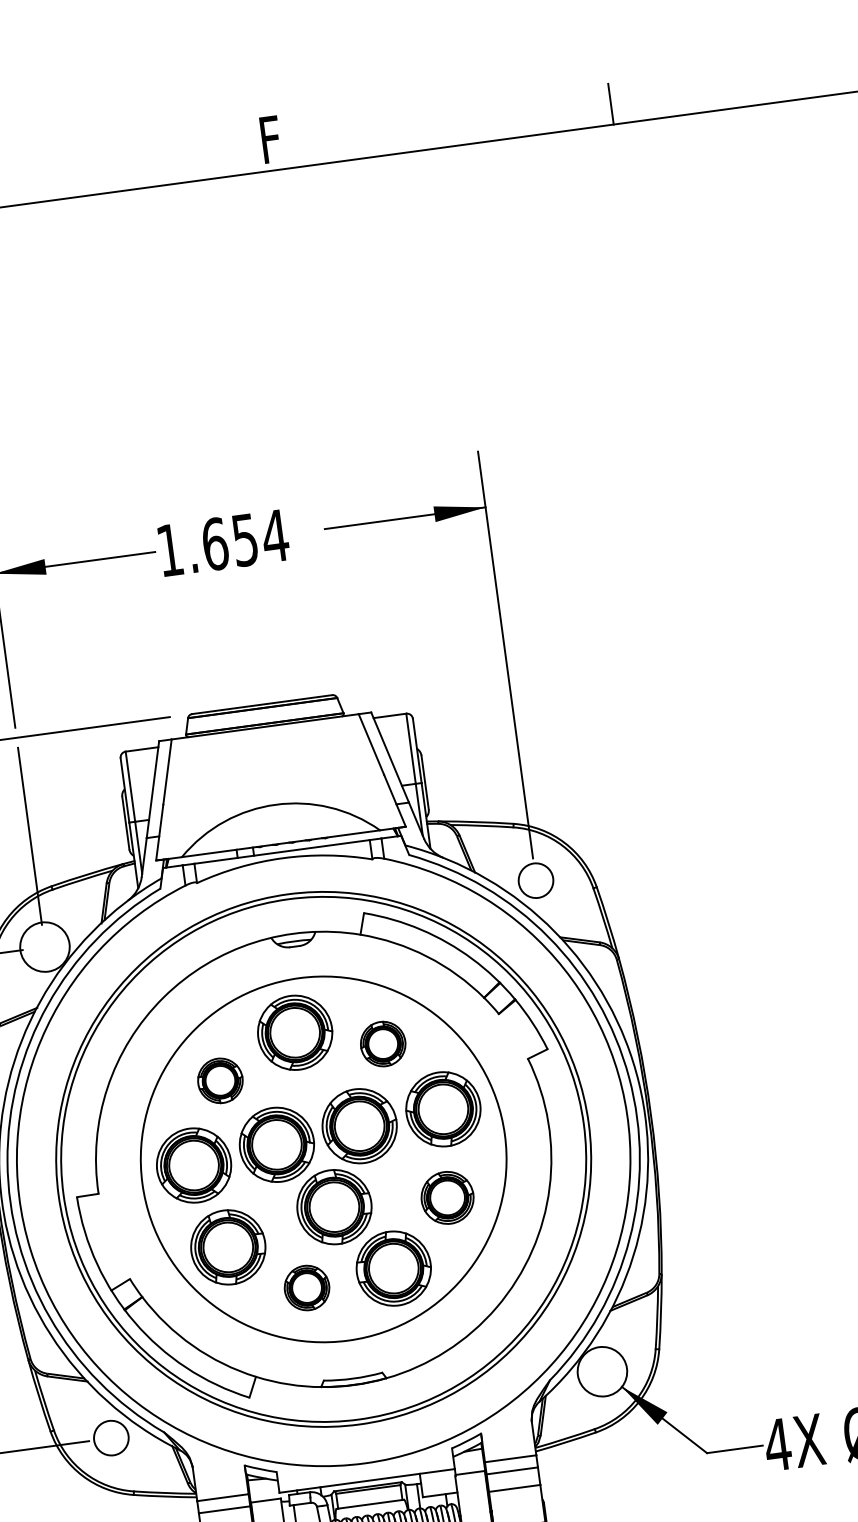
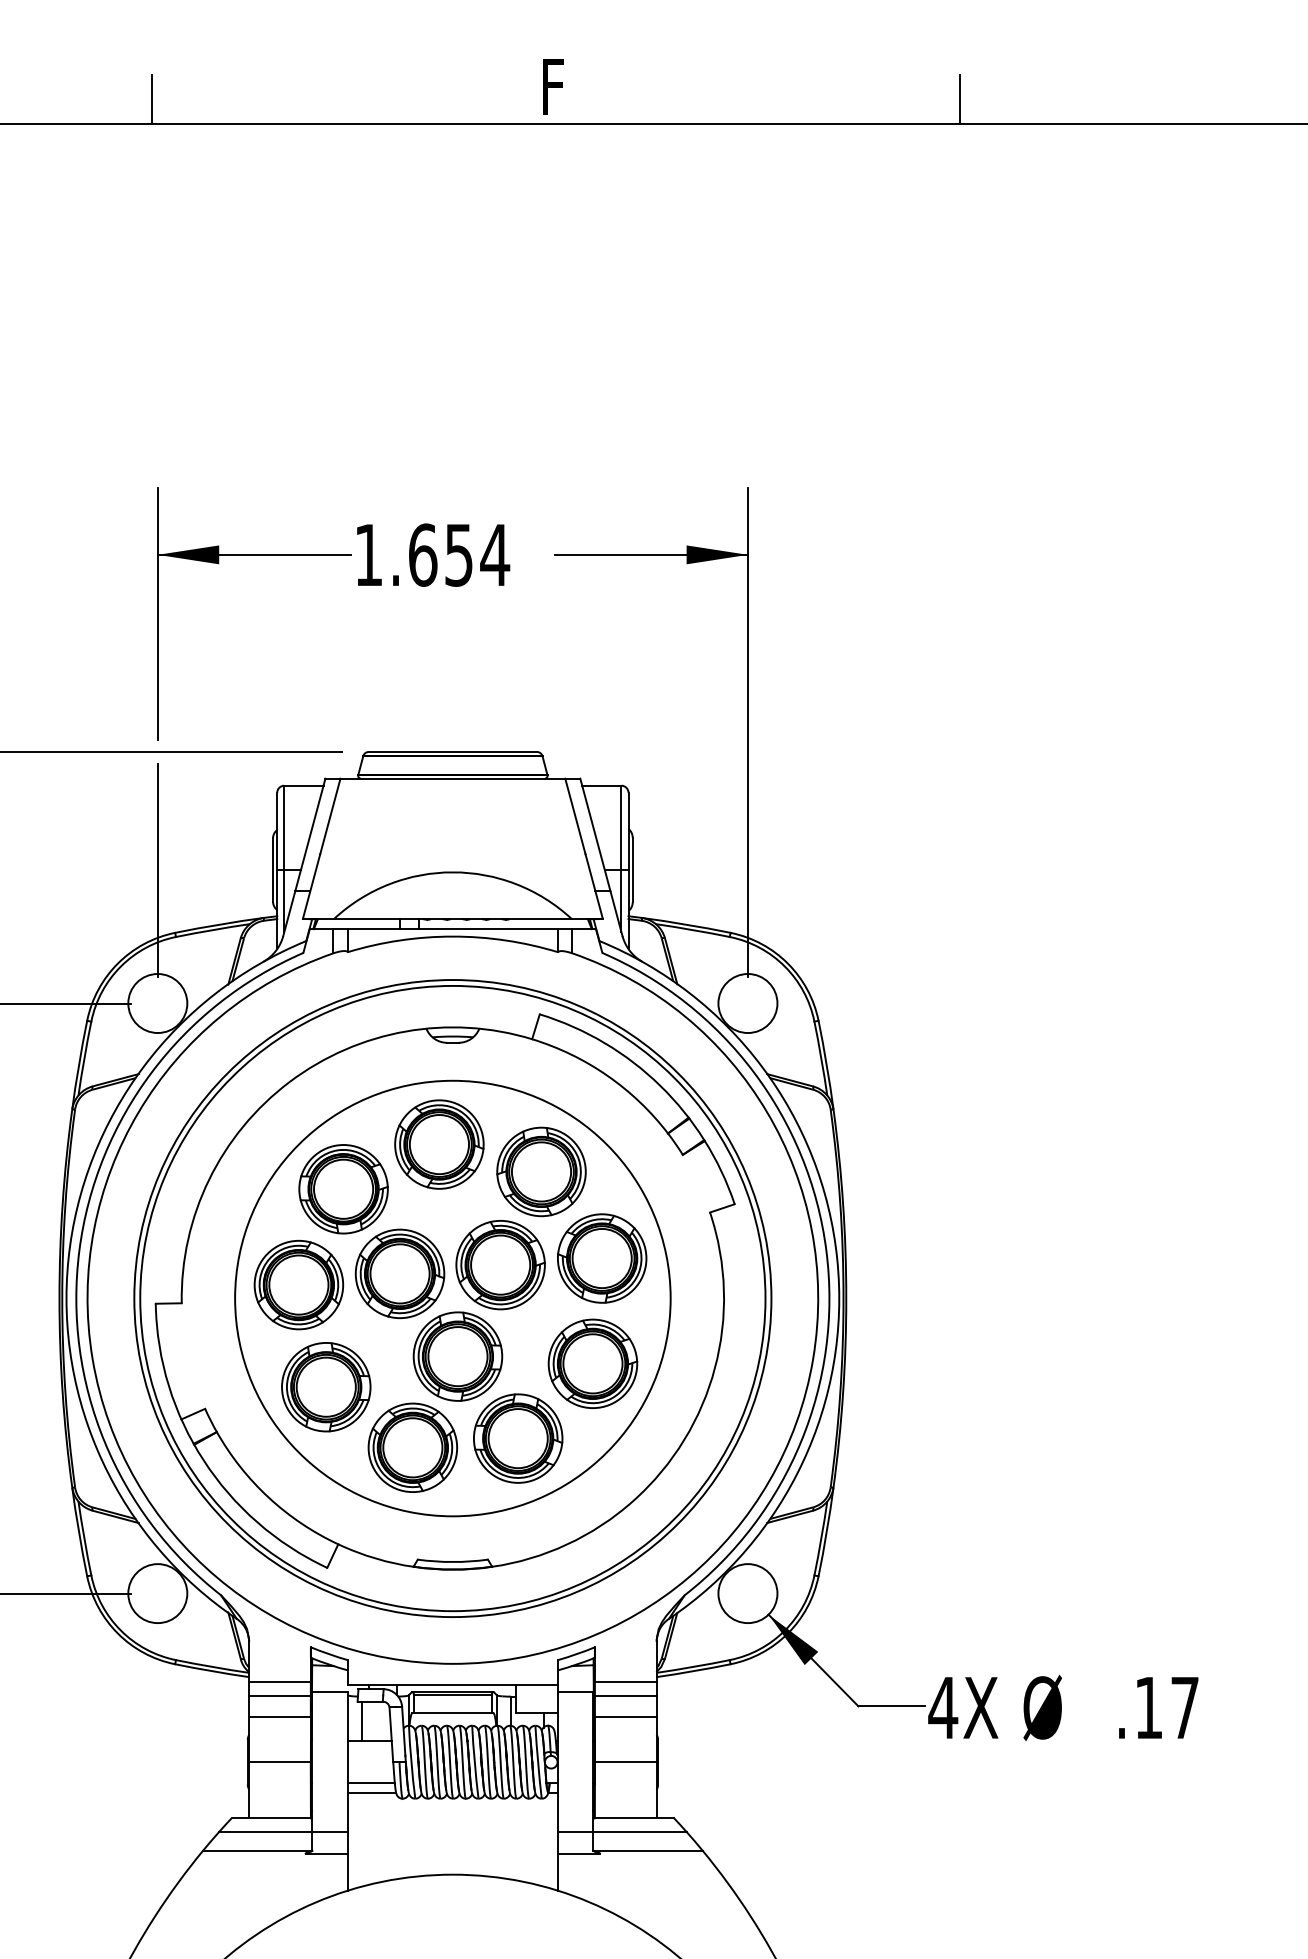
circle: (535, 880) -> (747, 1003), size x1.43
part: (383, 1043) -> (541, 1171), size x1.67
part: (220, 1080) -> (343, 1189), size x1.67
part: (447, 1197) -> (592, 1363), size x1.43
part: (306, 1287) -> (412, 1447), size x1.67
circle: (111, 1438) -> (157, 1593), size x1.43

